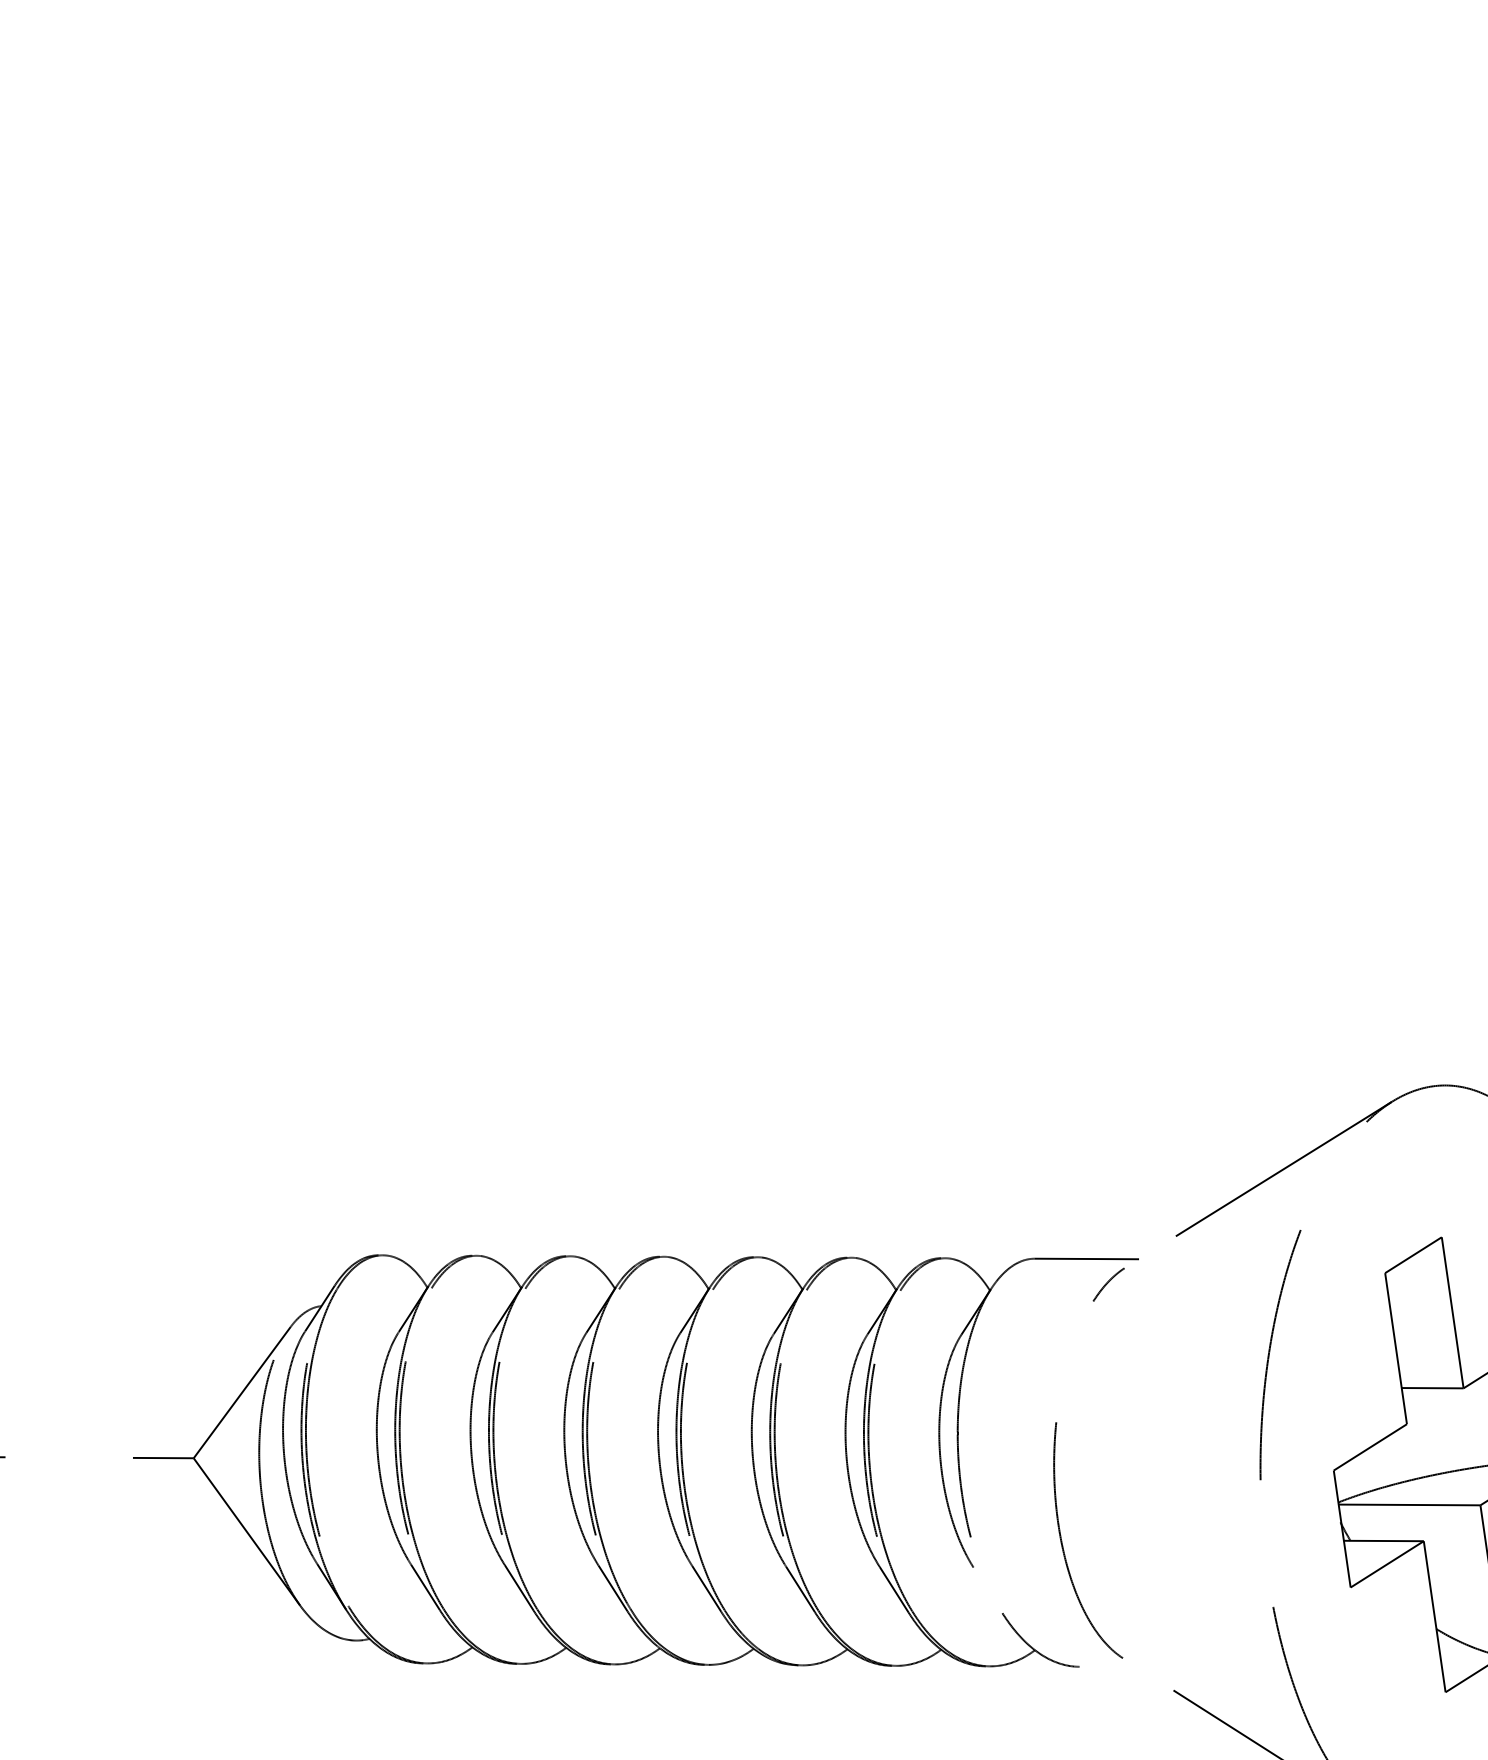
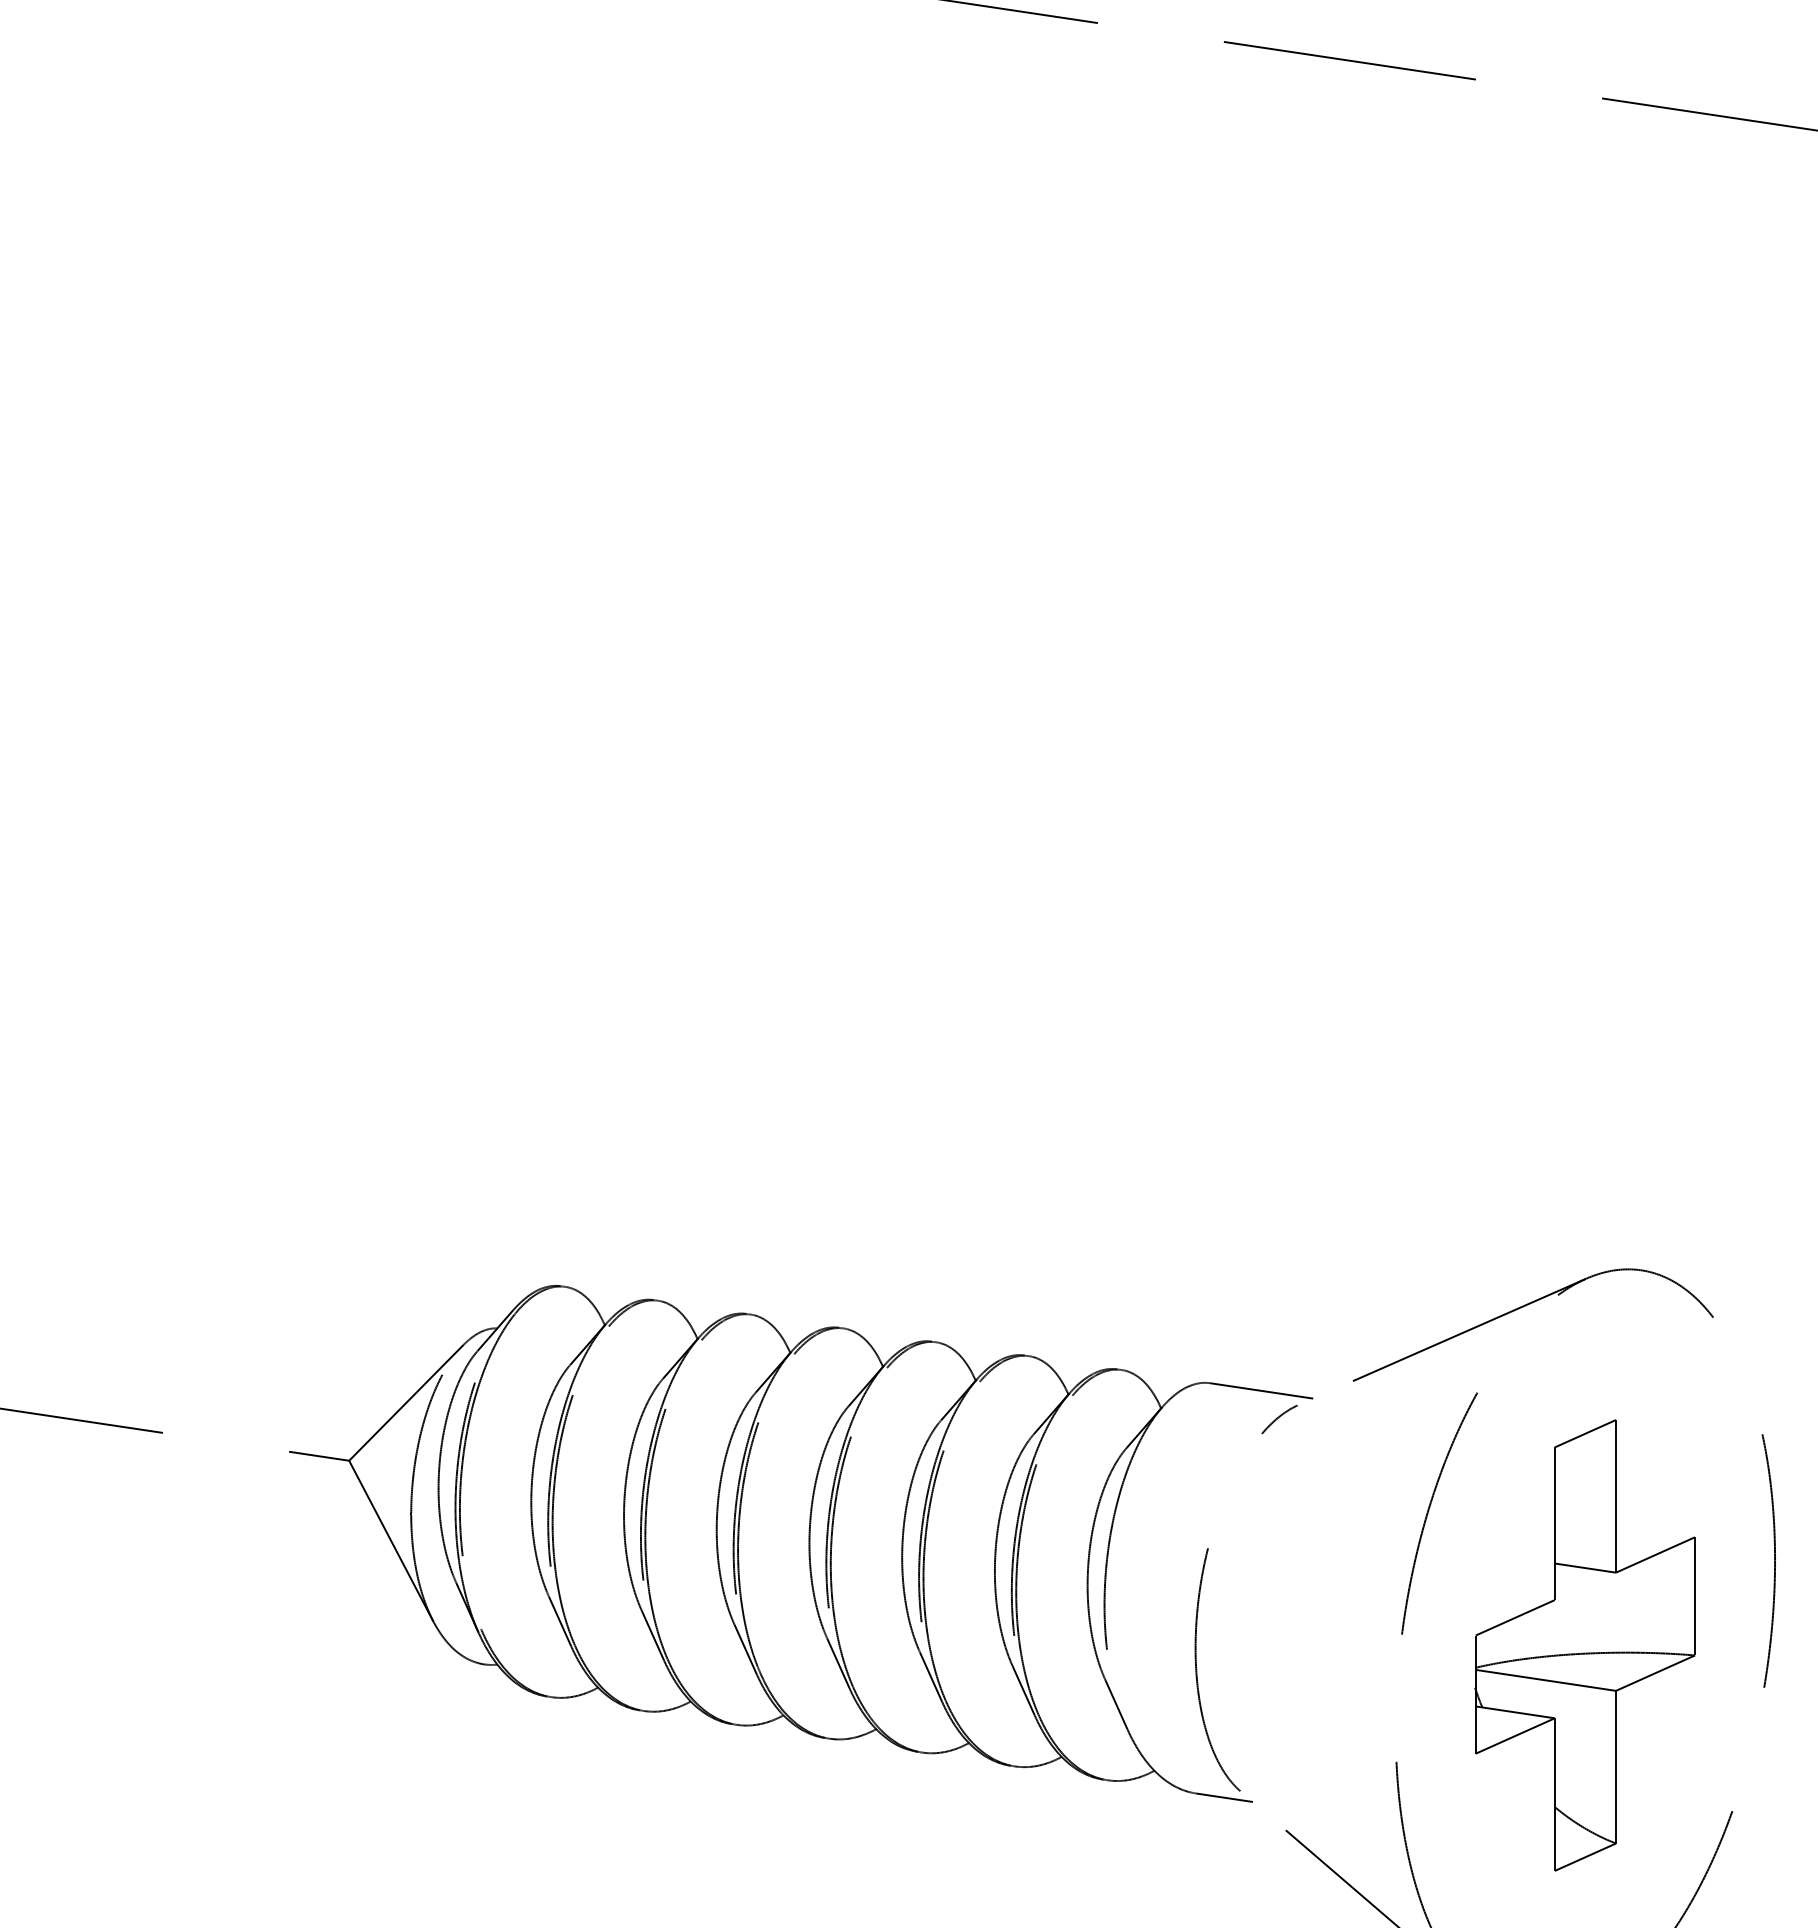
line: (987, 1590) -> (1116, 1704), added
line: (1108, 1666) -> (1224, 1797), added

